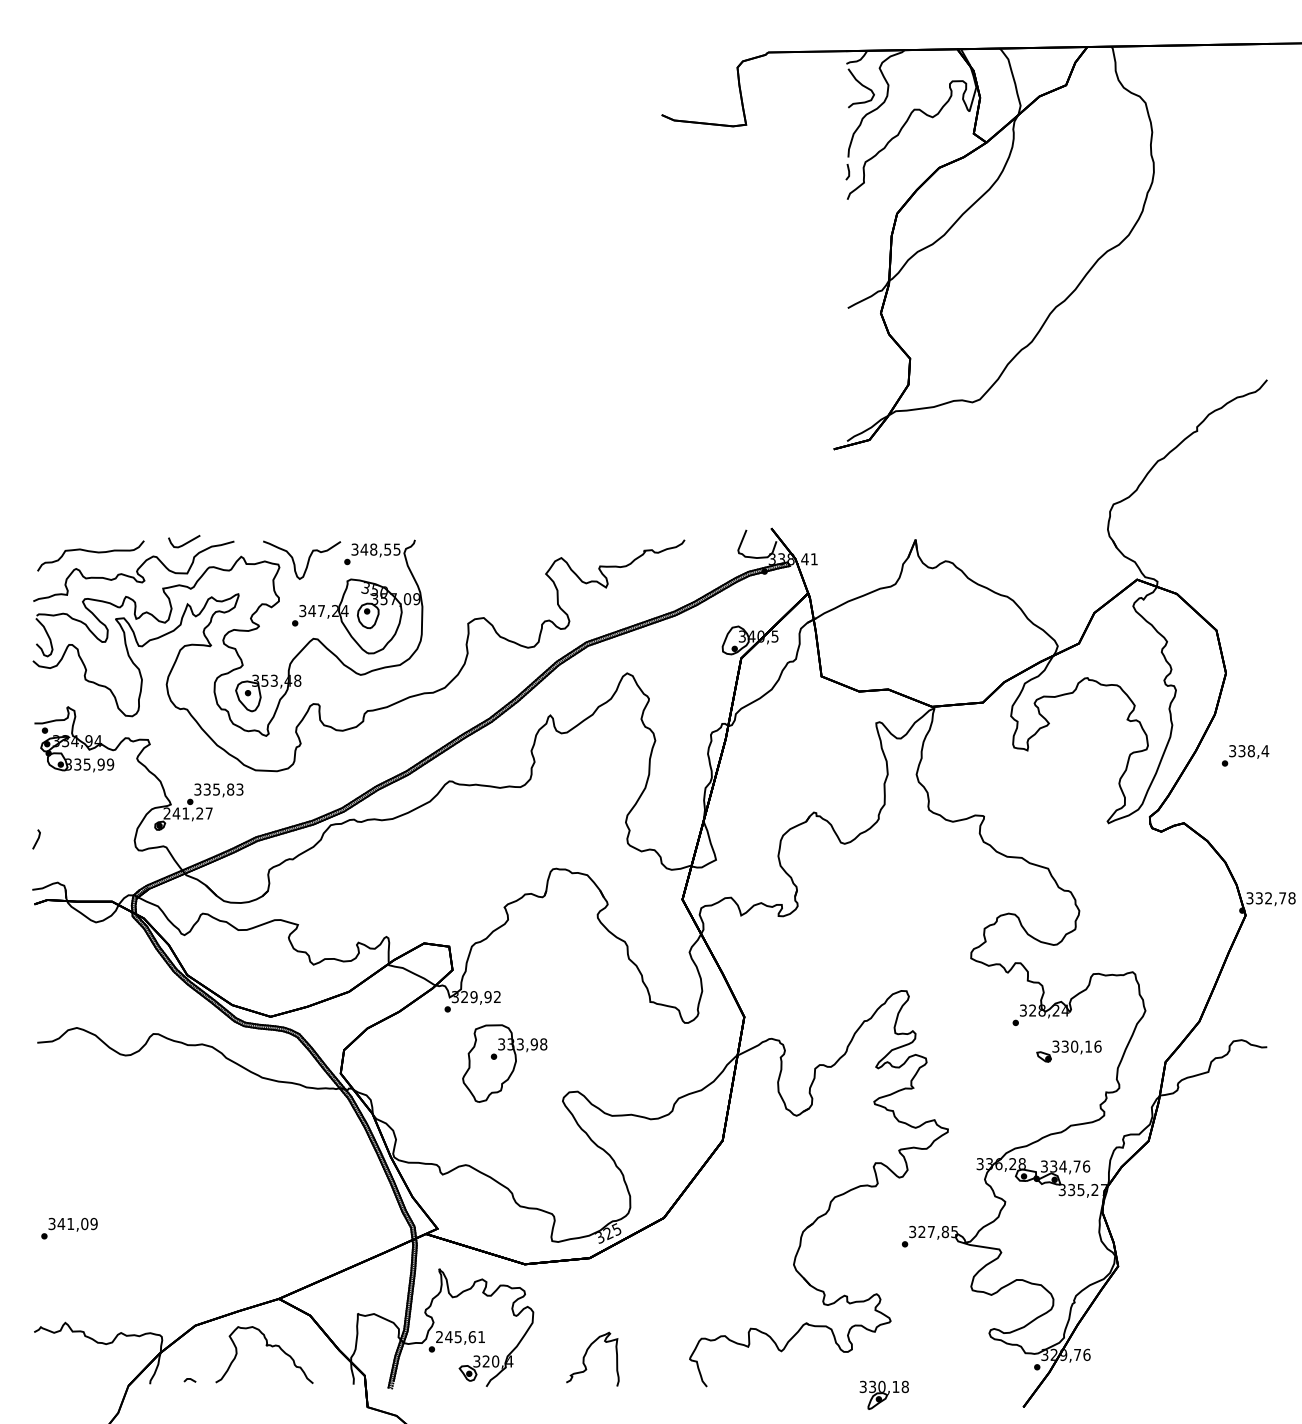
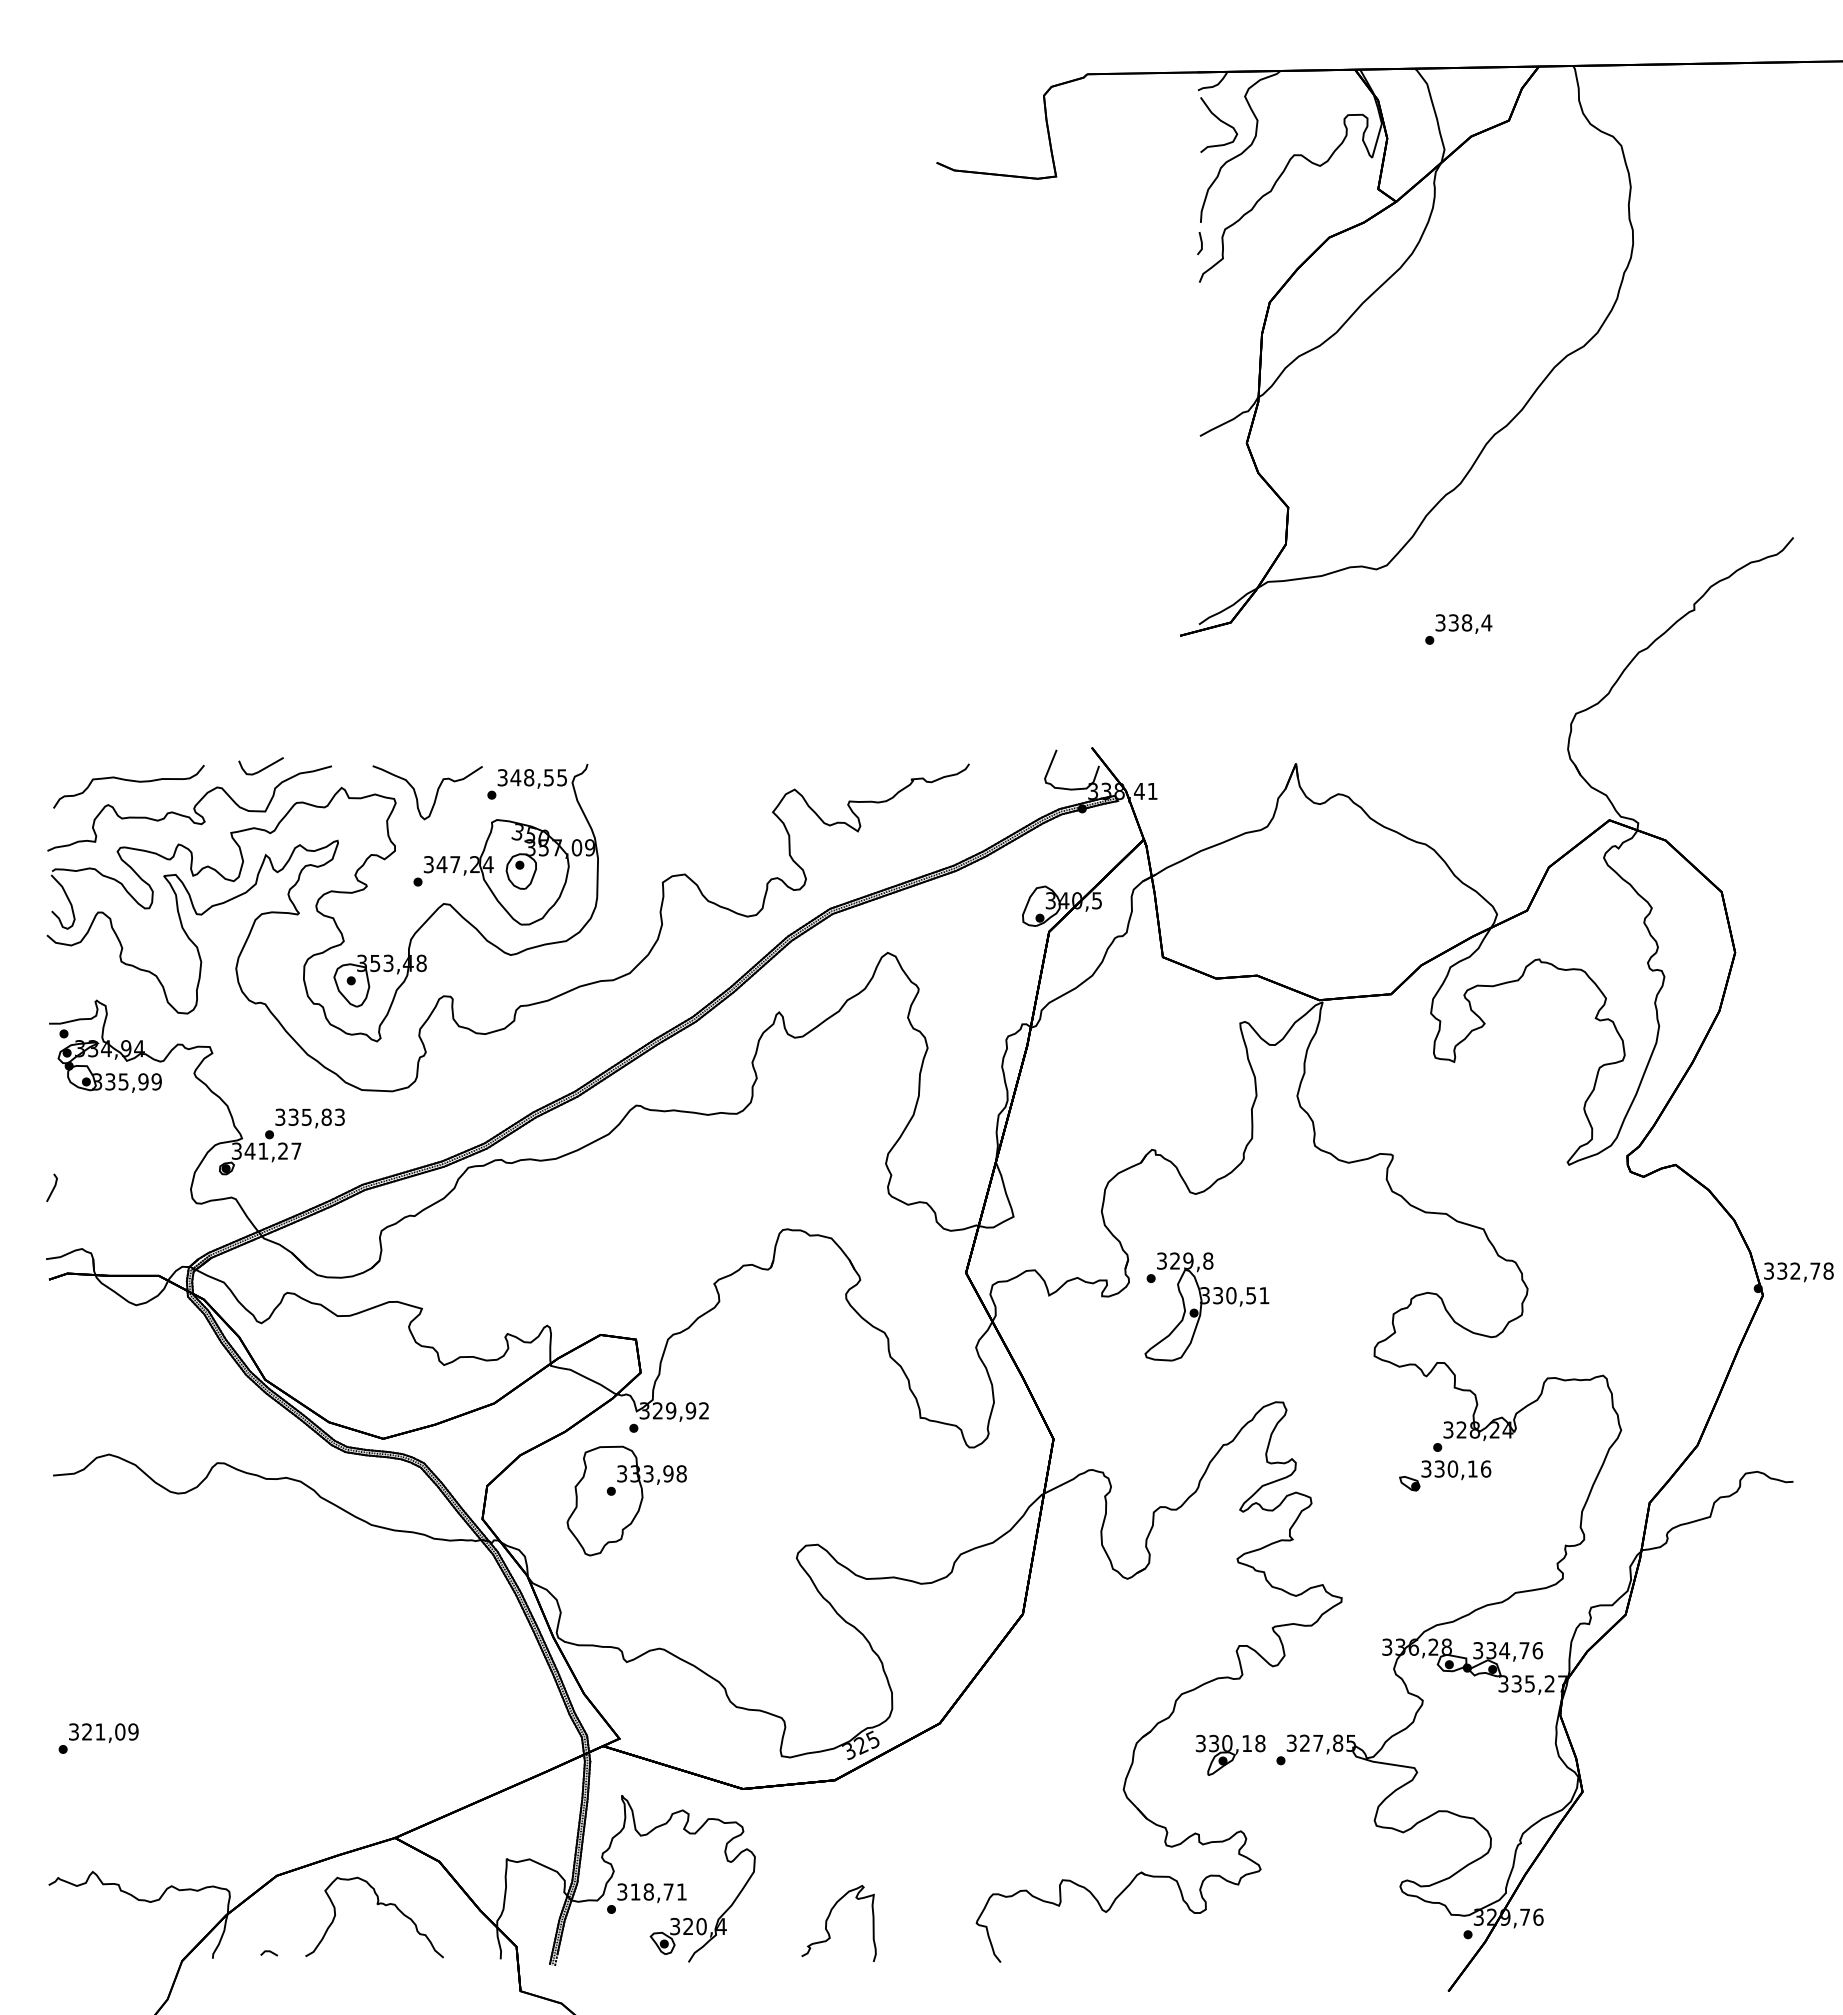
text: (1245, 755) -> (1458, 629), moved
text: (166, 813) -> (236, 1151), 241,27 -> 341,27
part: (852, 923) -> (1206, 1306), added
part: (1069, 1051) -> (1445, 1475), moved
part: (504, 1063) -> (626, 1500), moved
text: (60, 1223) -> (86, 1731), 341,09 -> 321,09
text: (455, 1336) -> (645, 1891), 245,61 -> 318,71
part: (884, 1394) -> (1230, 1754), moved

